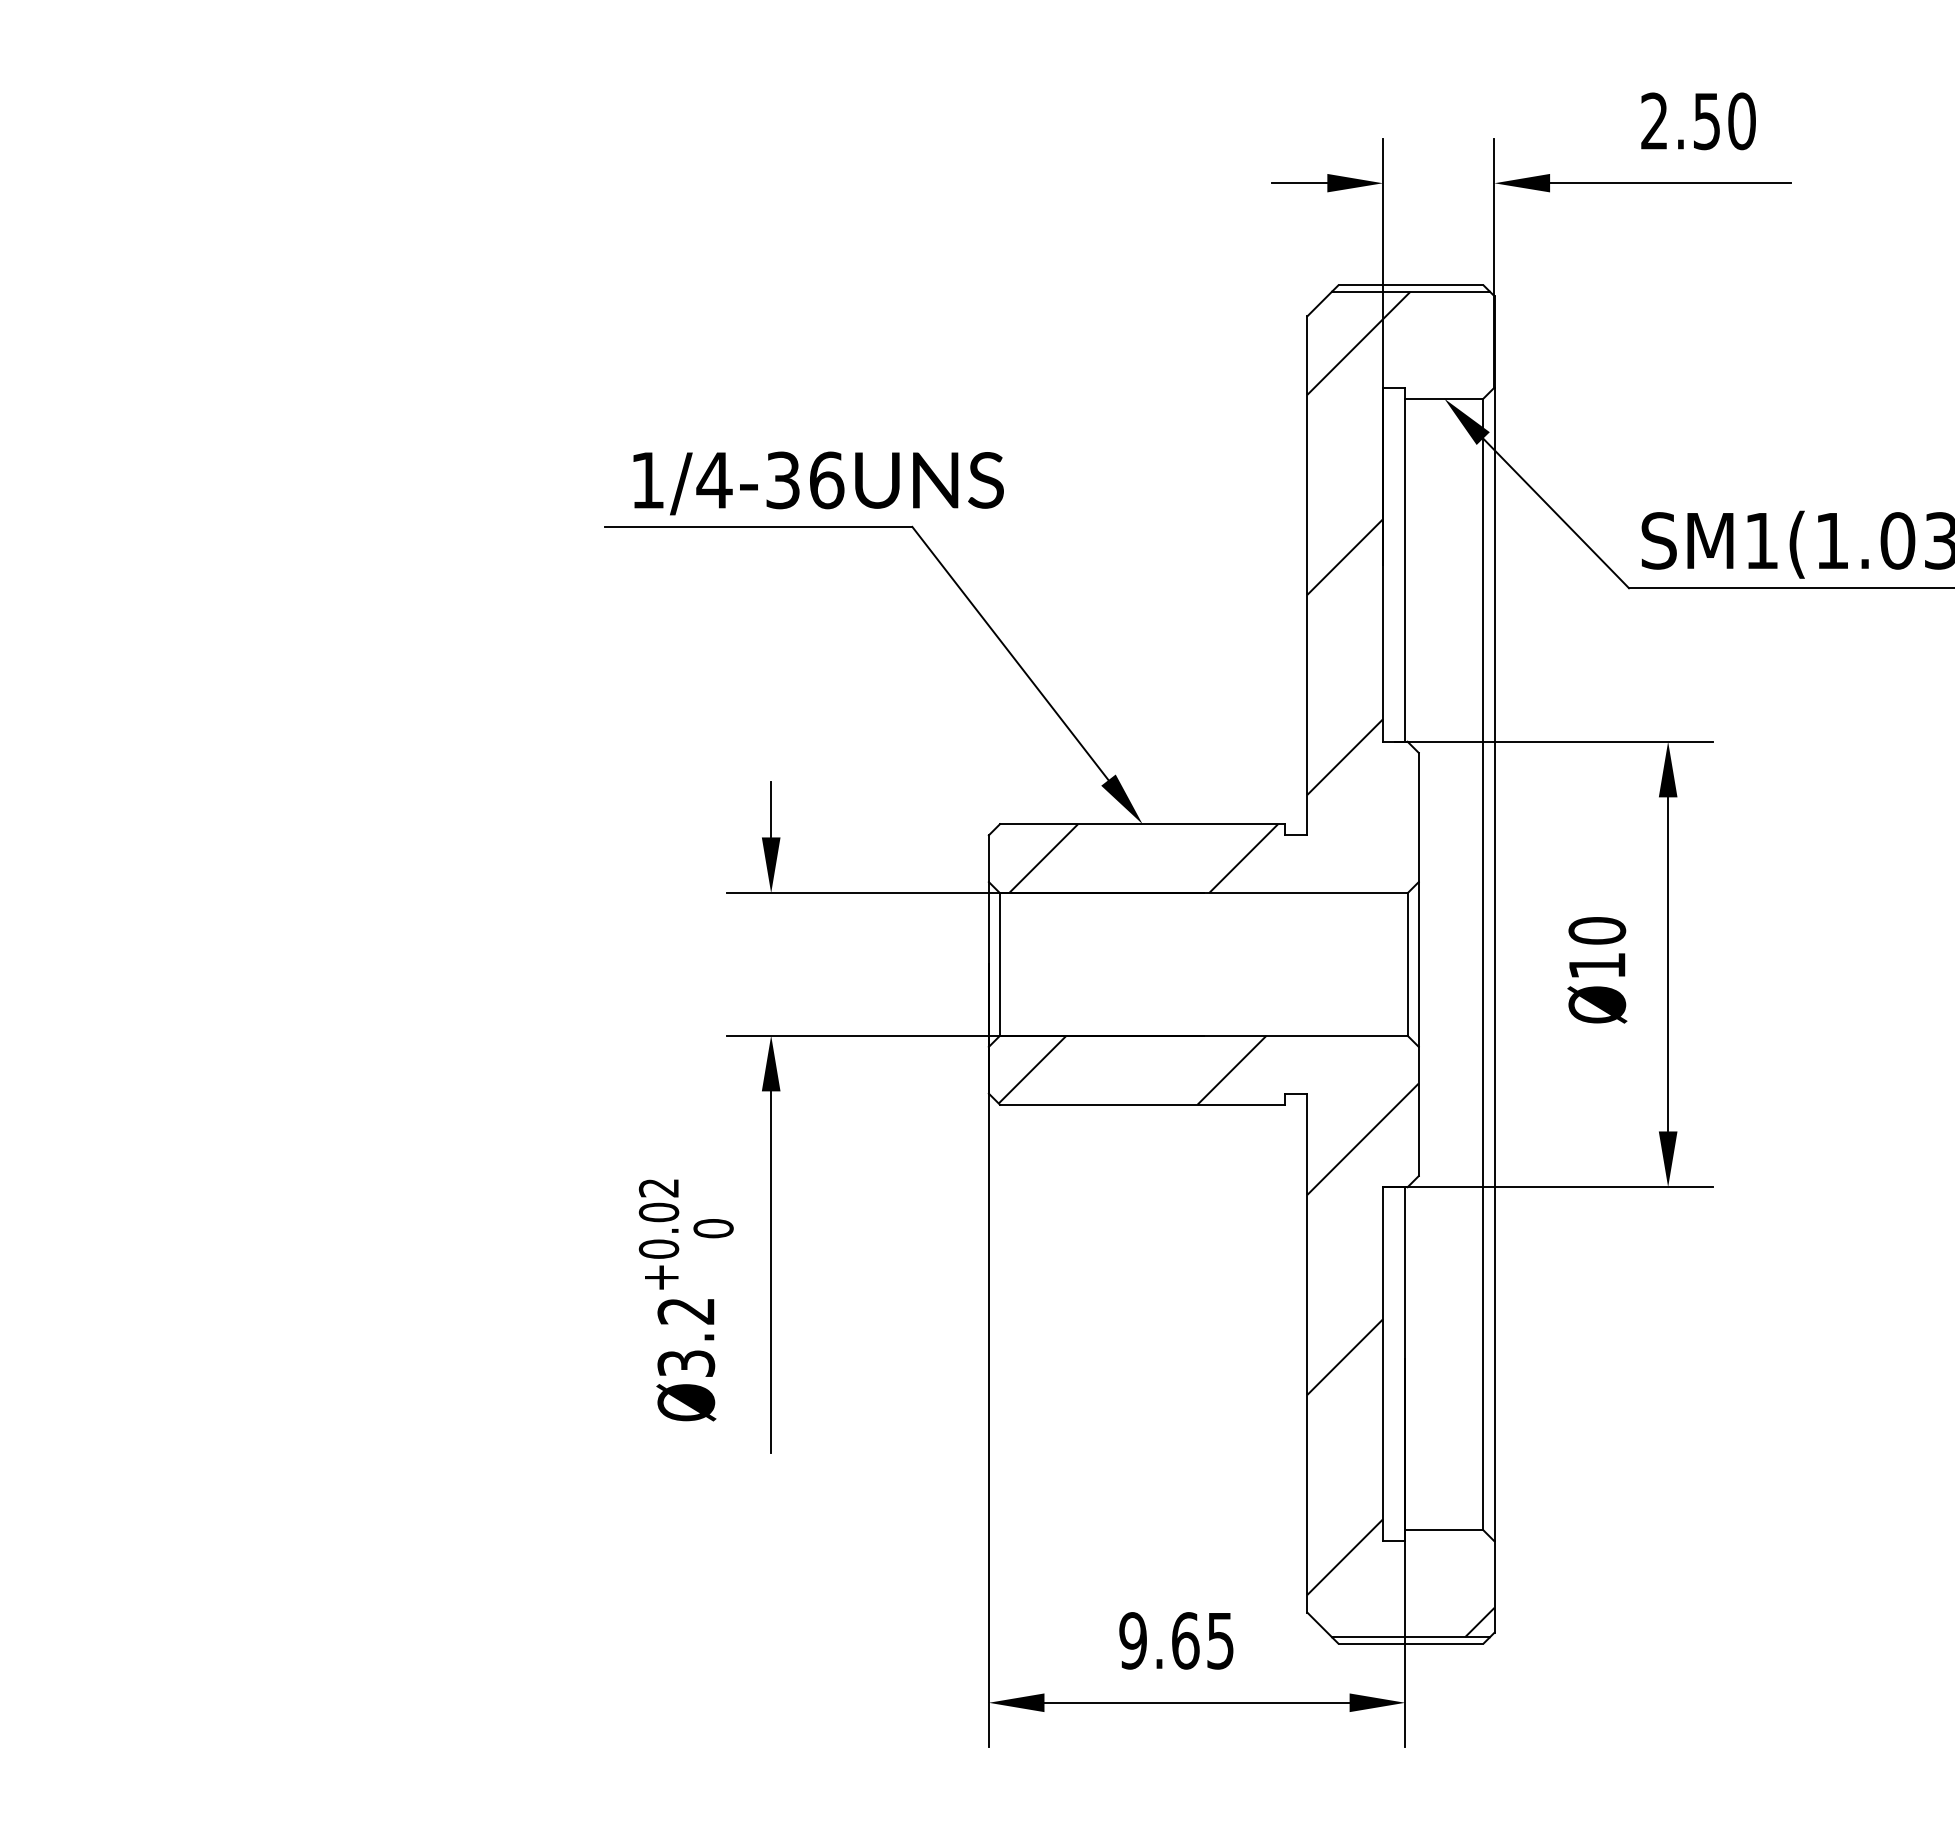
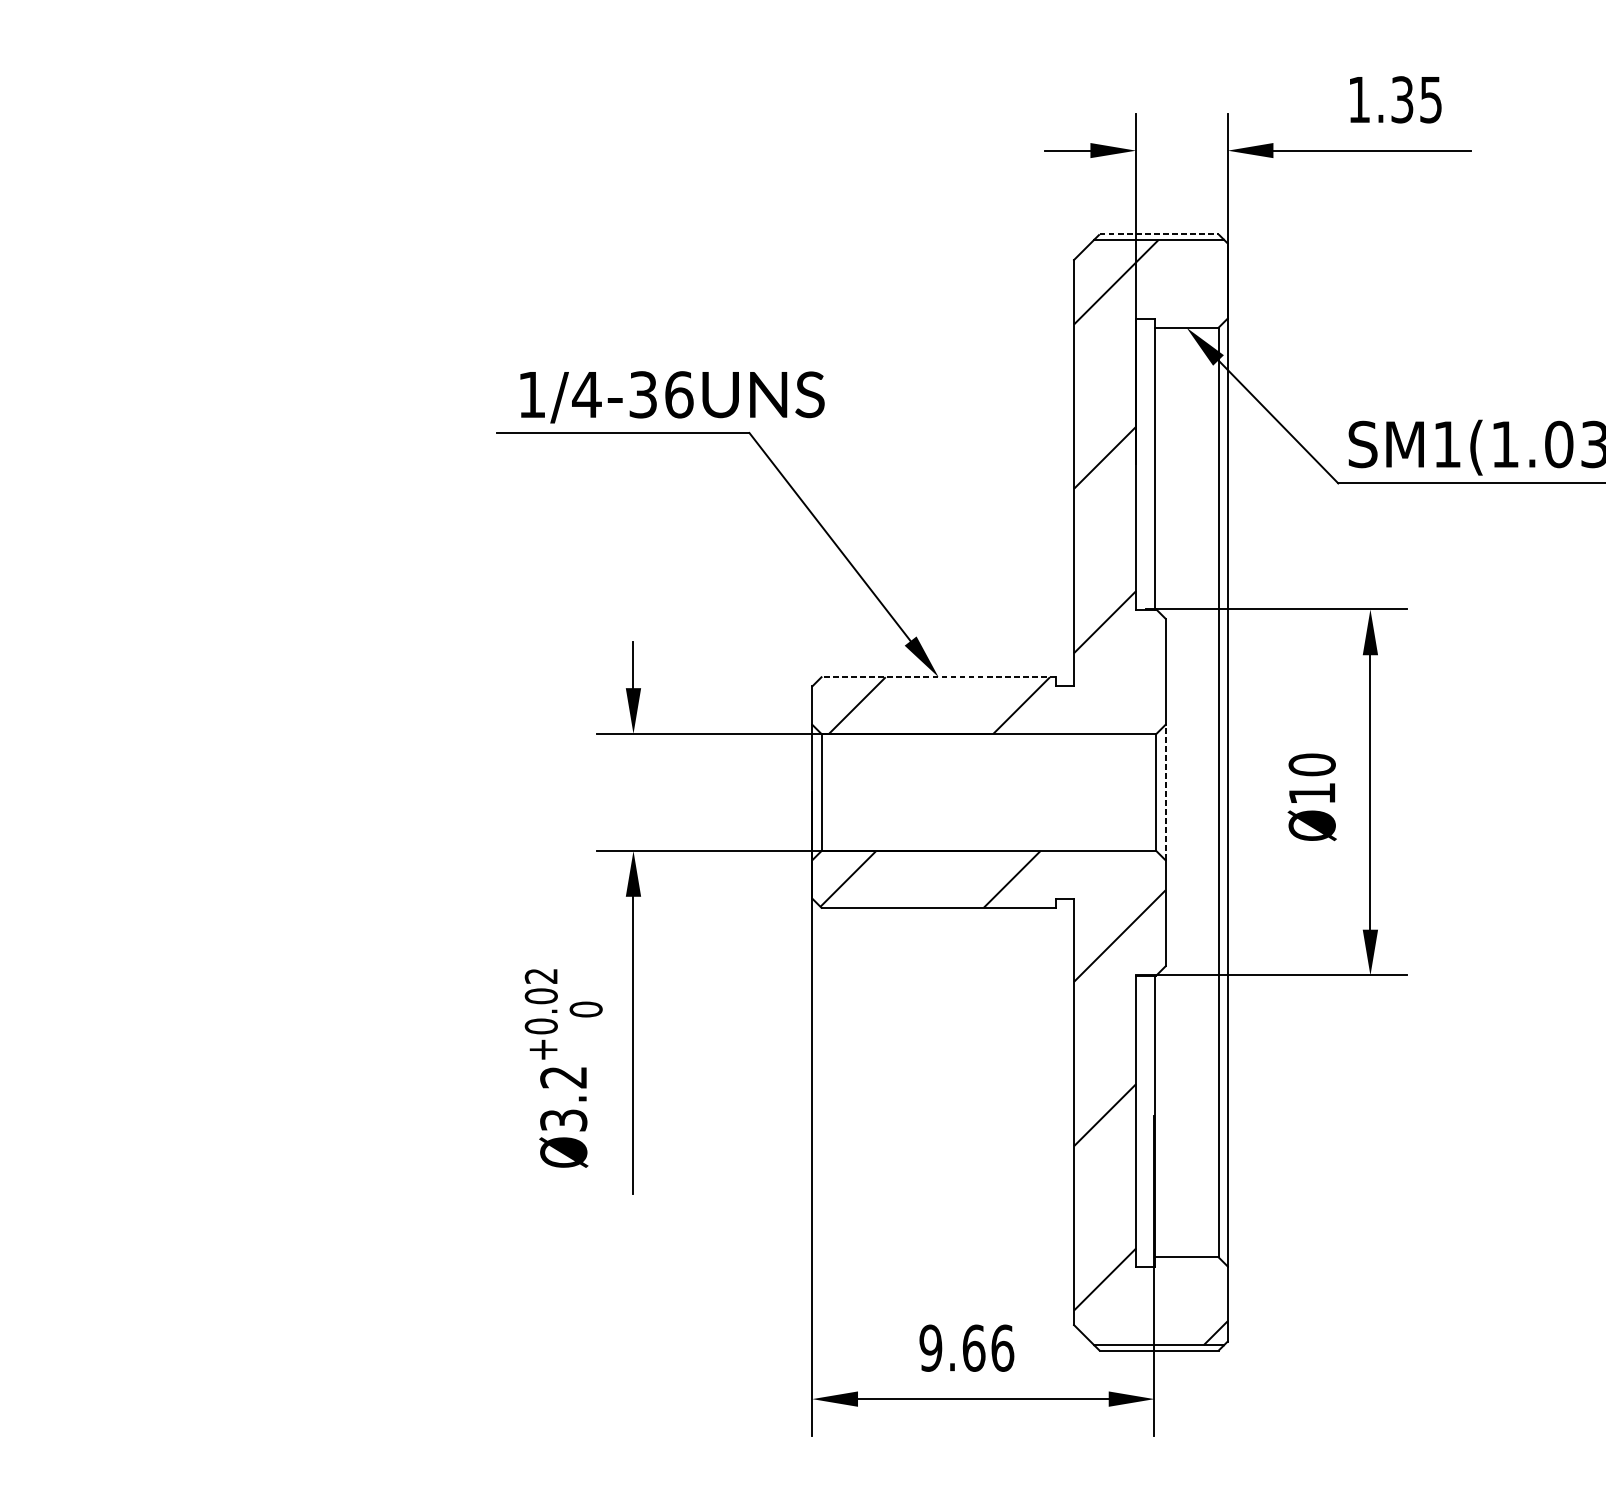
text: (1698, 121) -> (1395, 99), 2.50 -> 1.35
line: (1411, 285) -> (1159, 234), solid -> dashed
line: (1142, 824) -> (938, 677), solid -> dashed
line: (1418, 963) -> (1165, 791), solid -> dashed
text: (1220, 1640) -> (1002, 1347), 9.65 -> 9.66

